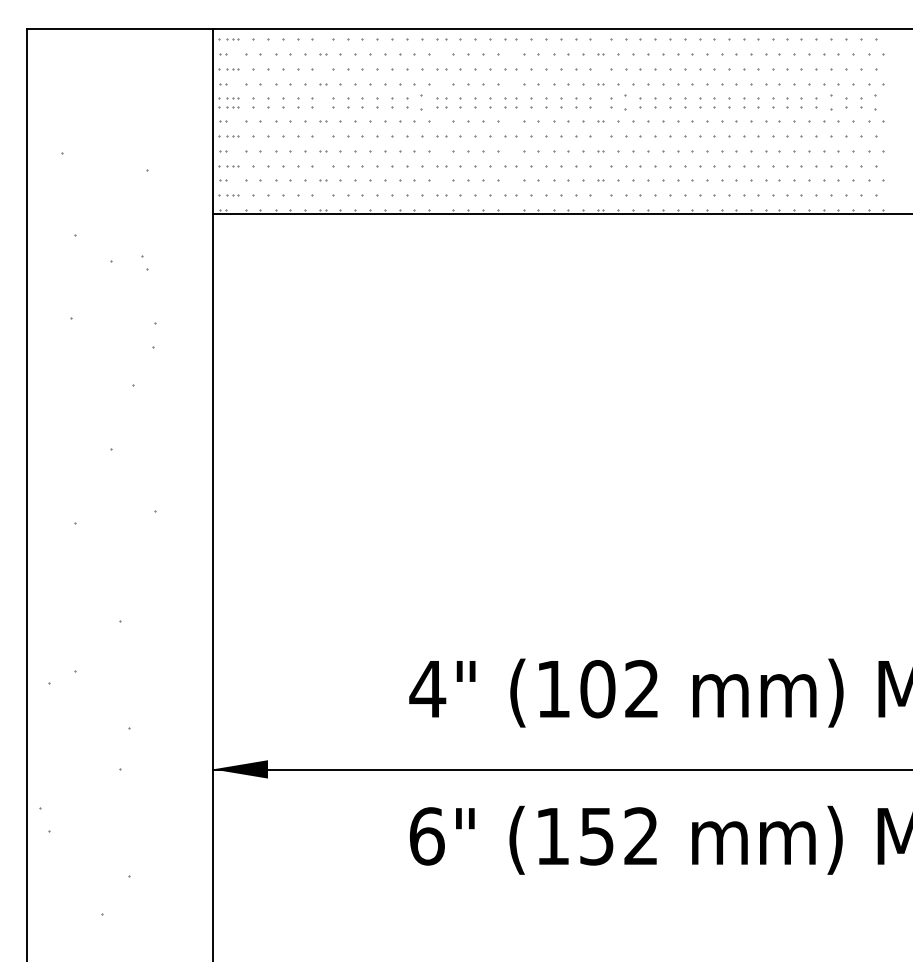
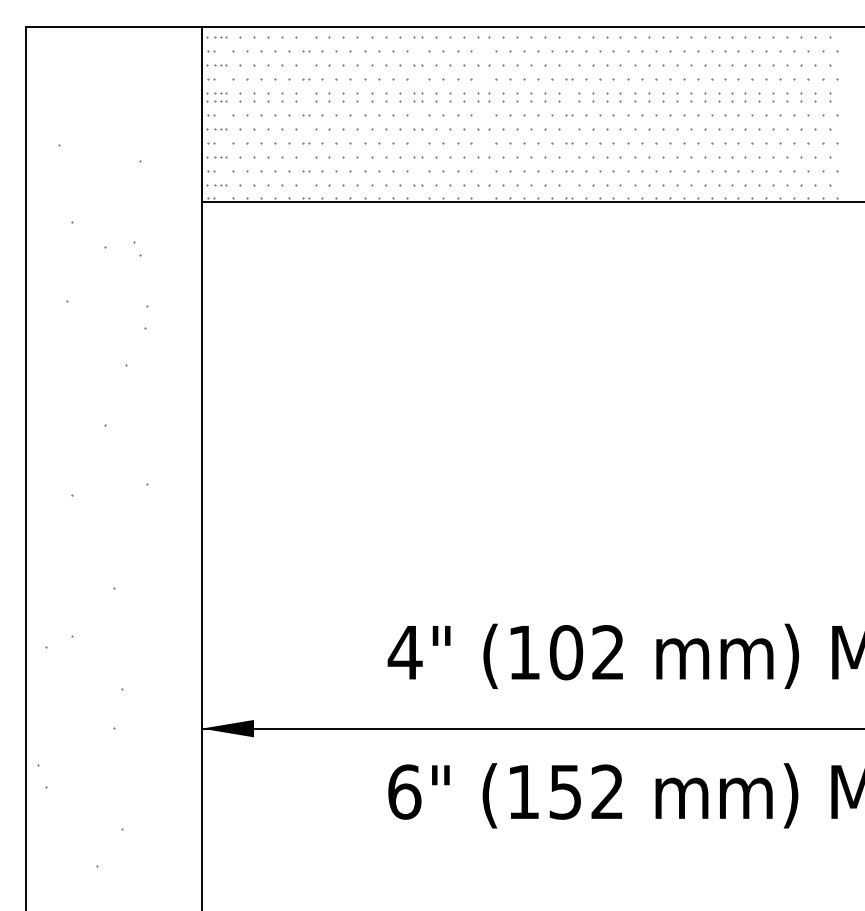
part: (422, 102) -> (400, 97), size x0.62
part: (626, 102) -> (593, 97), size x0.62
part: (831, 102) -> (787, 97), size x0.62
part: (876, 102) -> (830, 97), size x0.62

